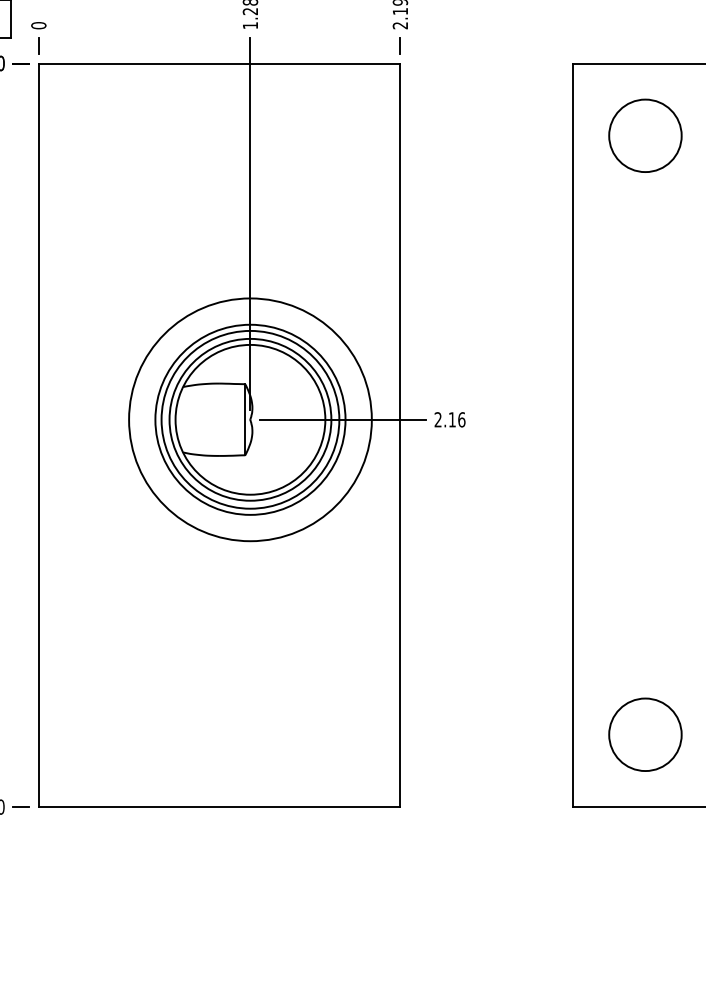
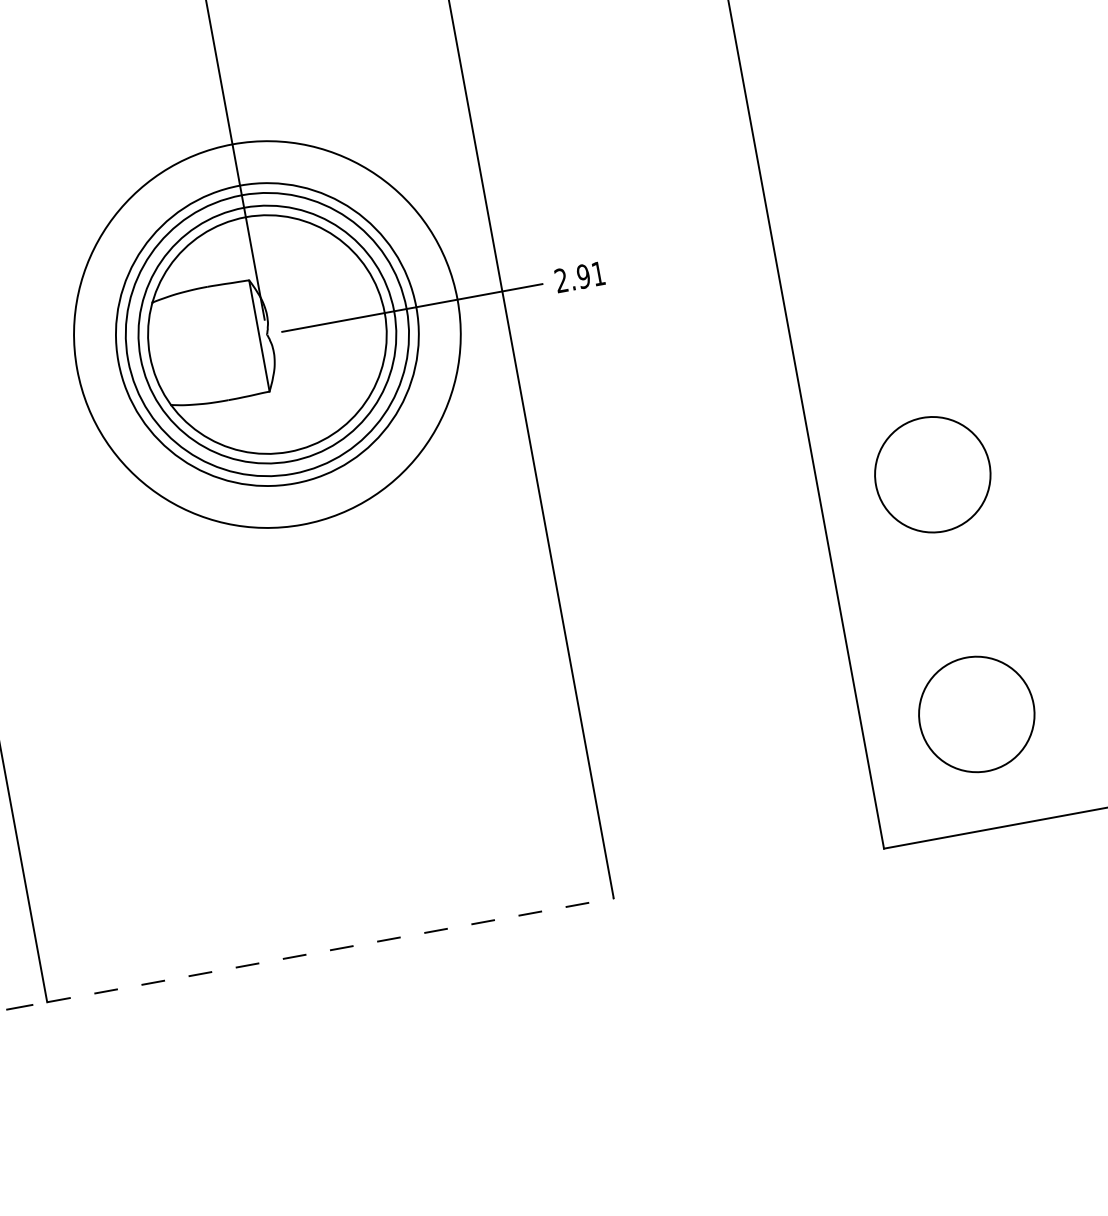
text: (456, 419) -> (590, 274), 2.16 -> 2.91
circle: (645, 581) -> (932, 474), added
line: (219, 807) -> (330, 950), solid -> dashed

